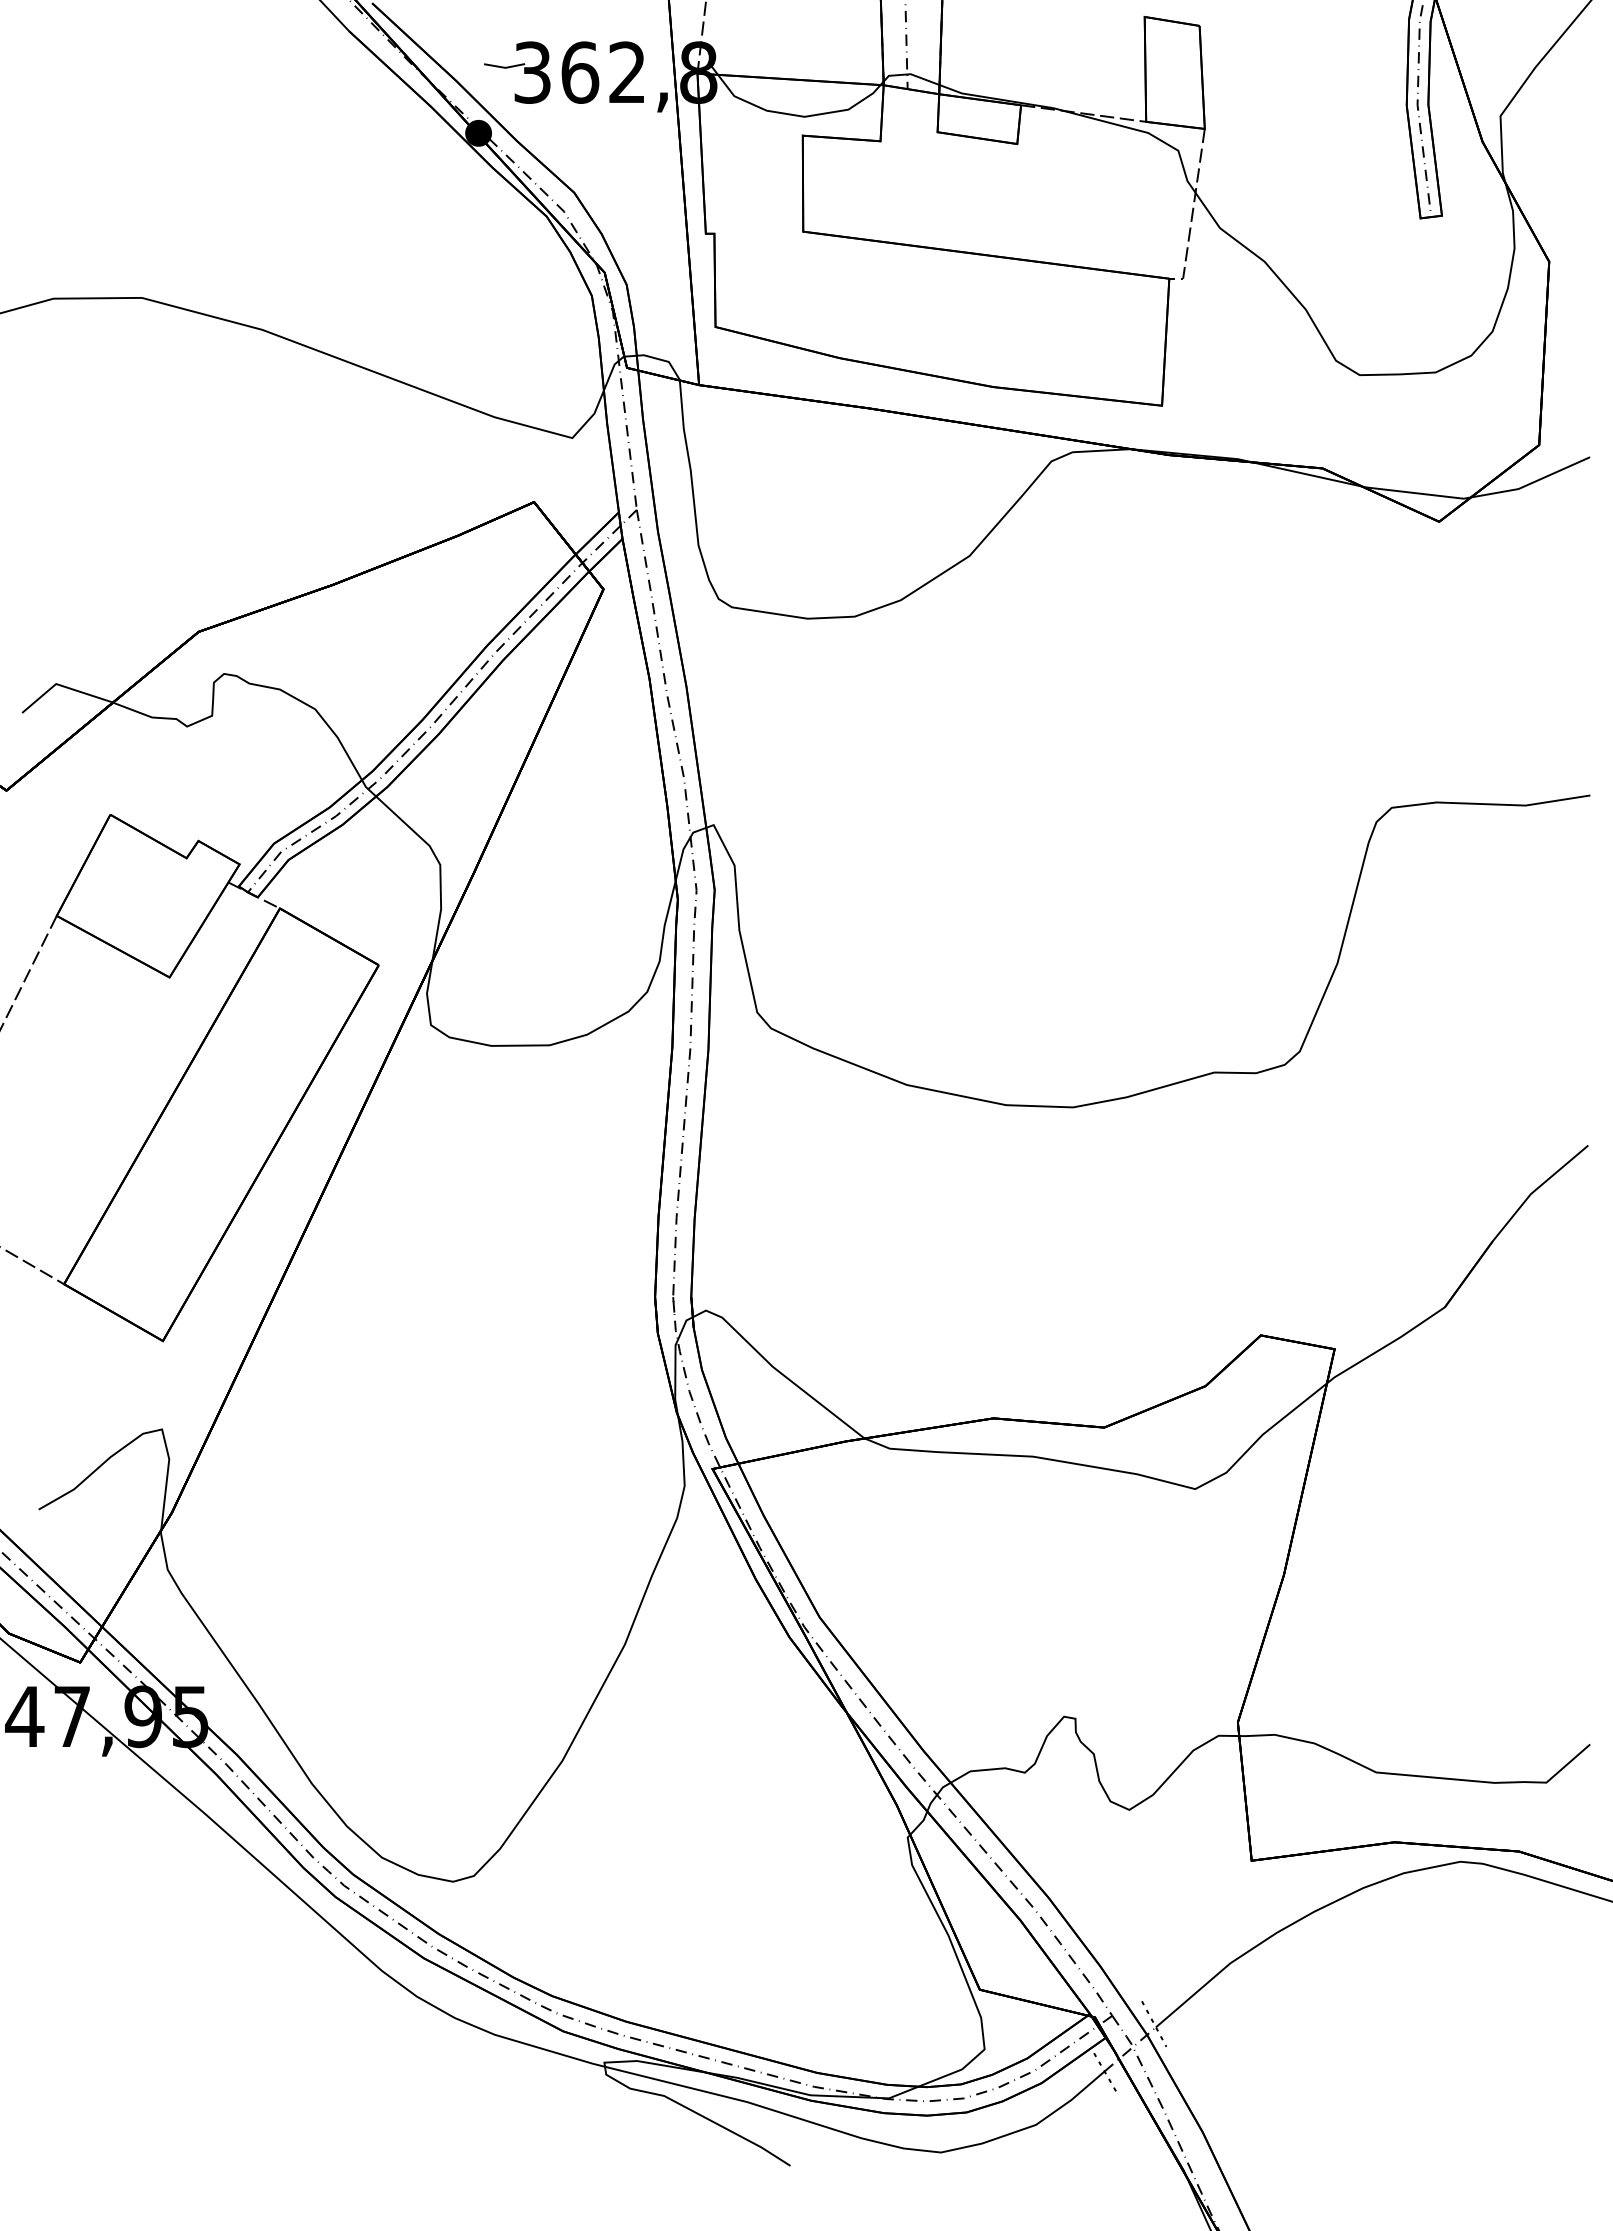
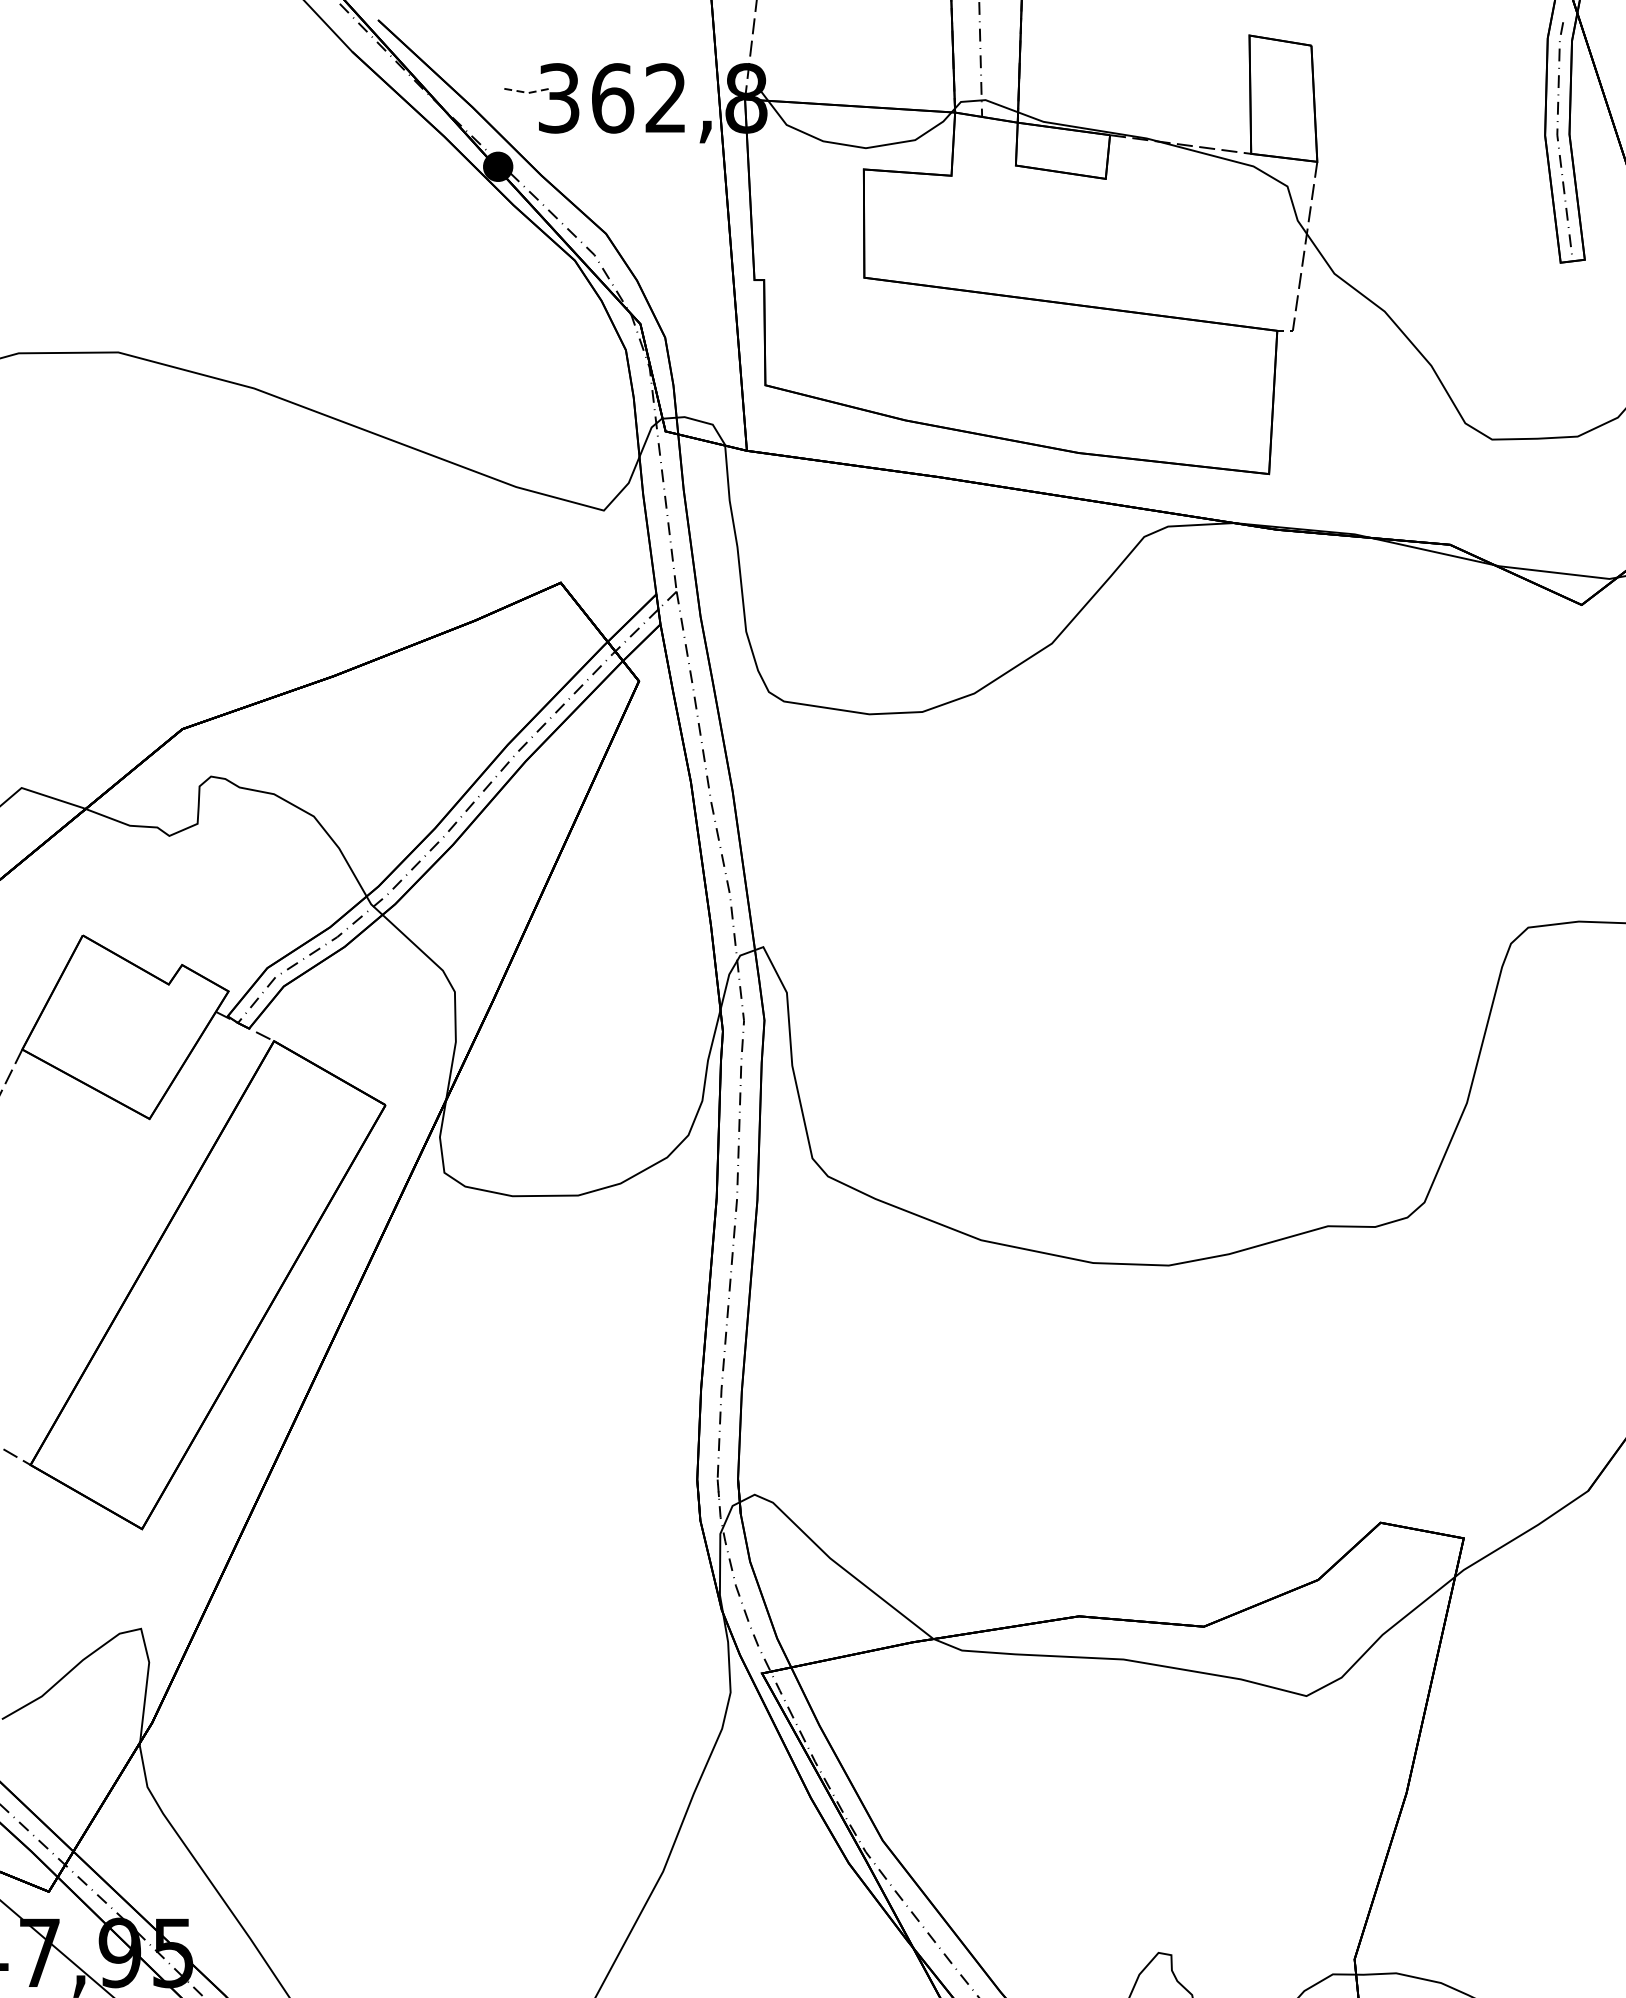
line: (505, 67) -> (528, 92), solid -> dashed

